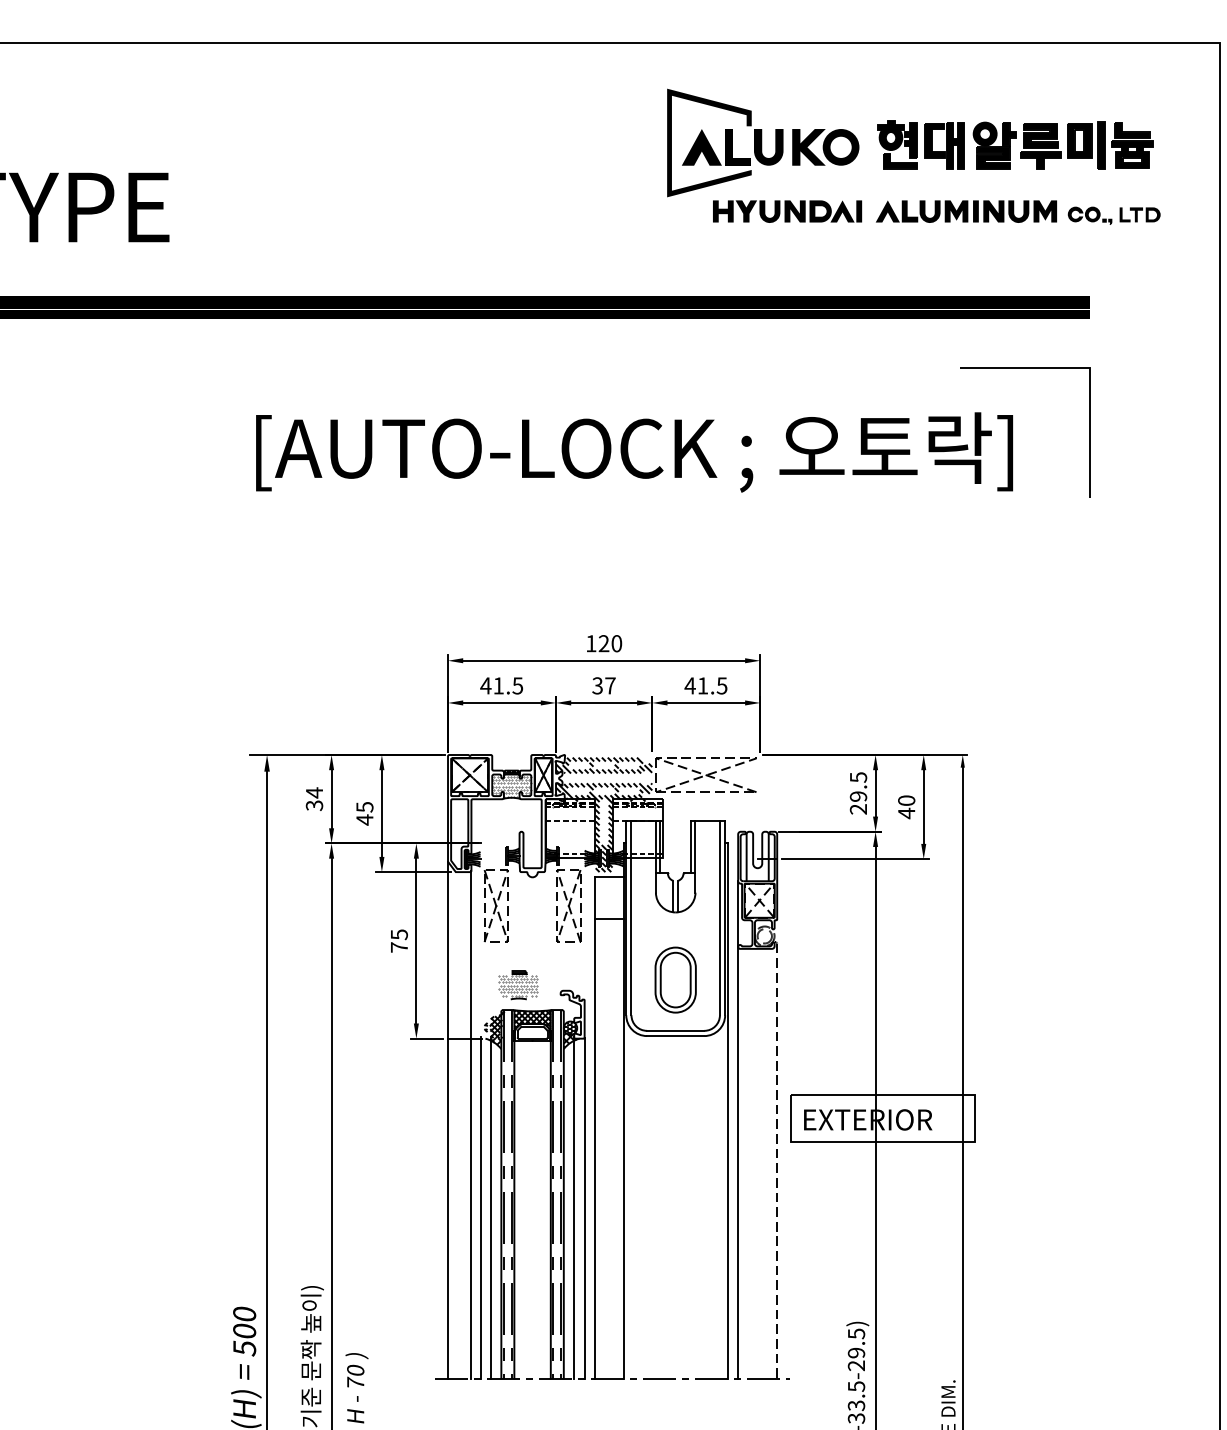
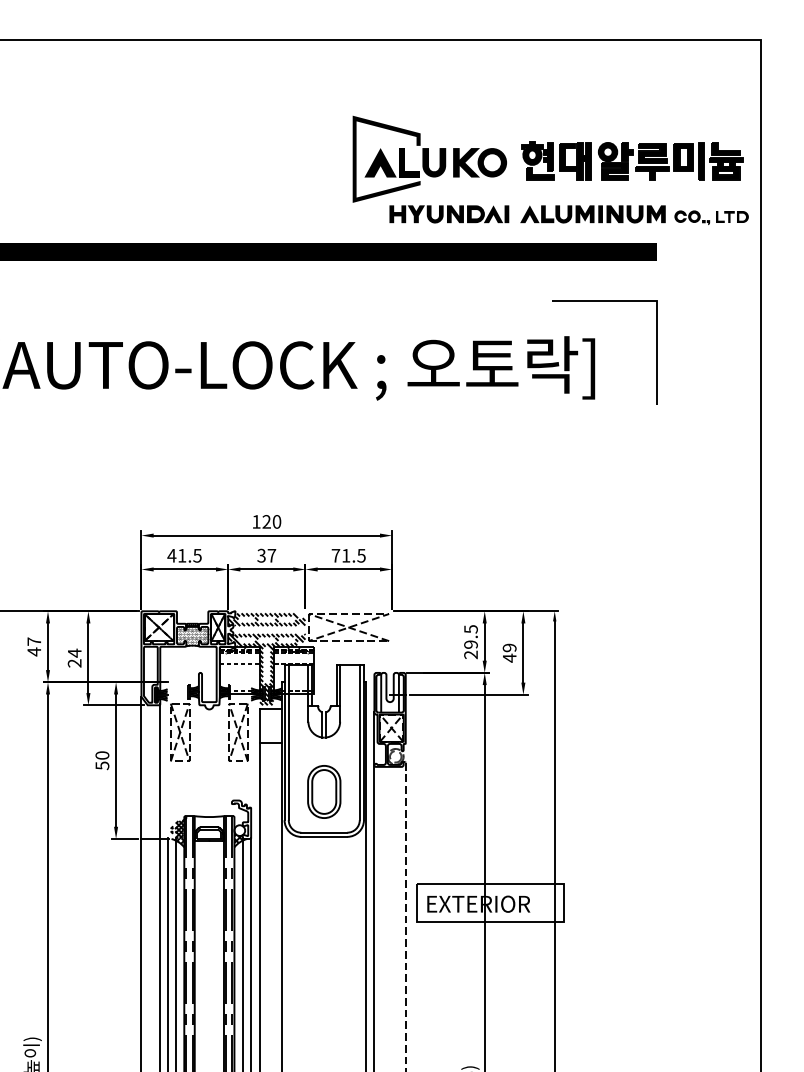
part: (913, 156) -> (550, 170), moved
text: (689, 685) -> (335, 555), 41.5 -> 71.5
text: (314, 799) -> (34, 646), 34 -> 47
text: (906, 800) -> (509, 647), 40 -> 49
text: (364, 813) -> (74, 658), 45 -> 24
text: (398, 940) -> (101, 760), 75 -> 50
part: (518, 985) -> (198, 796), removed
hatch: (532, 1019) -> (209, 823), removed
hatch: (570, 1027) -> (239, 830), removed

